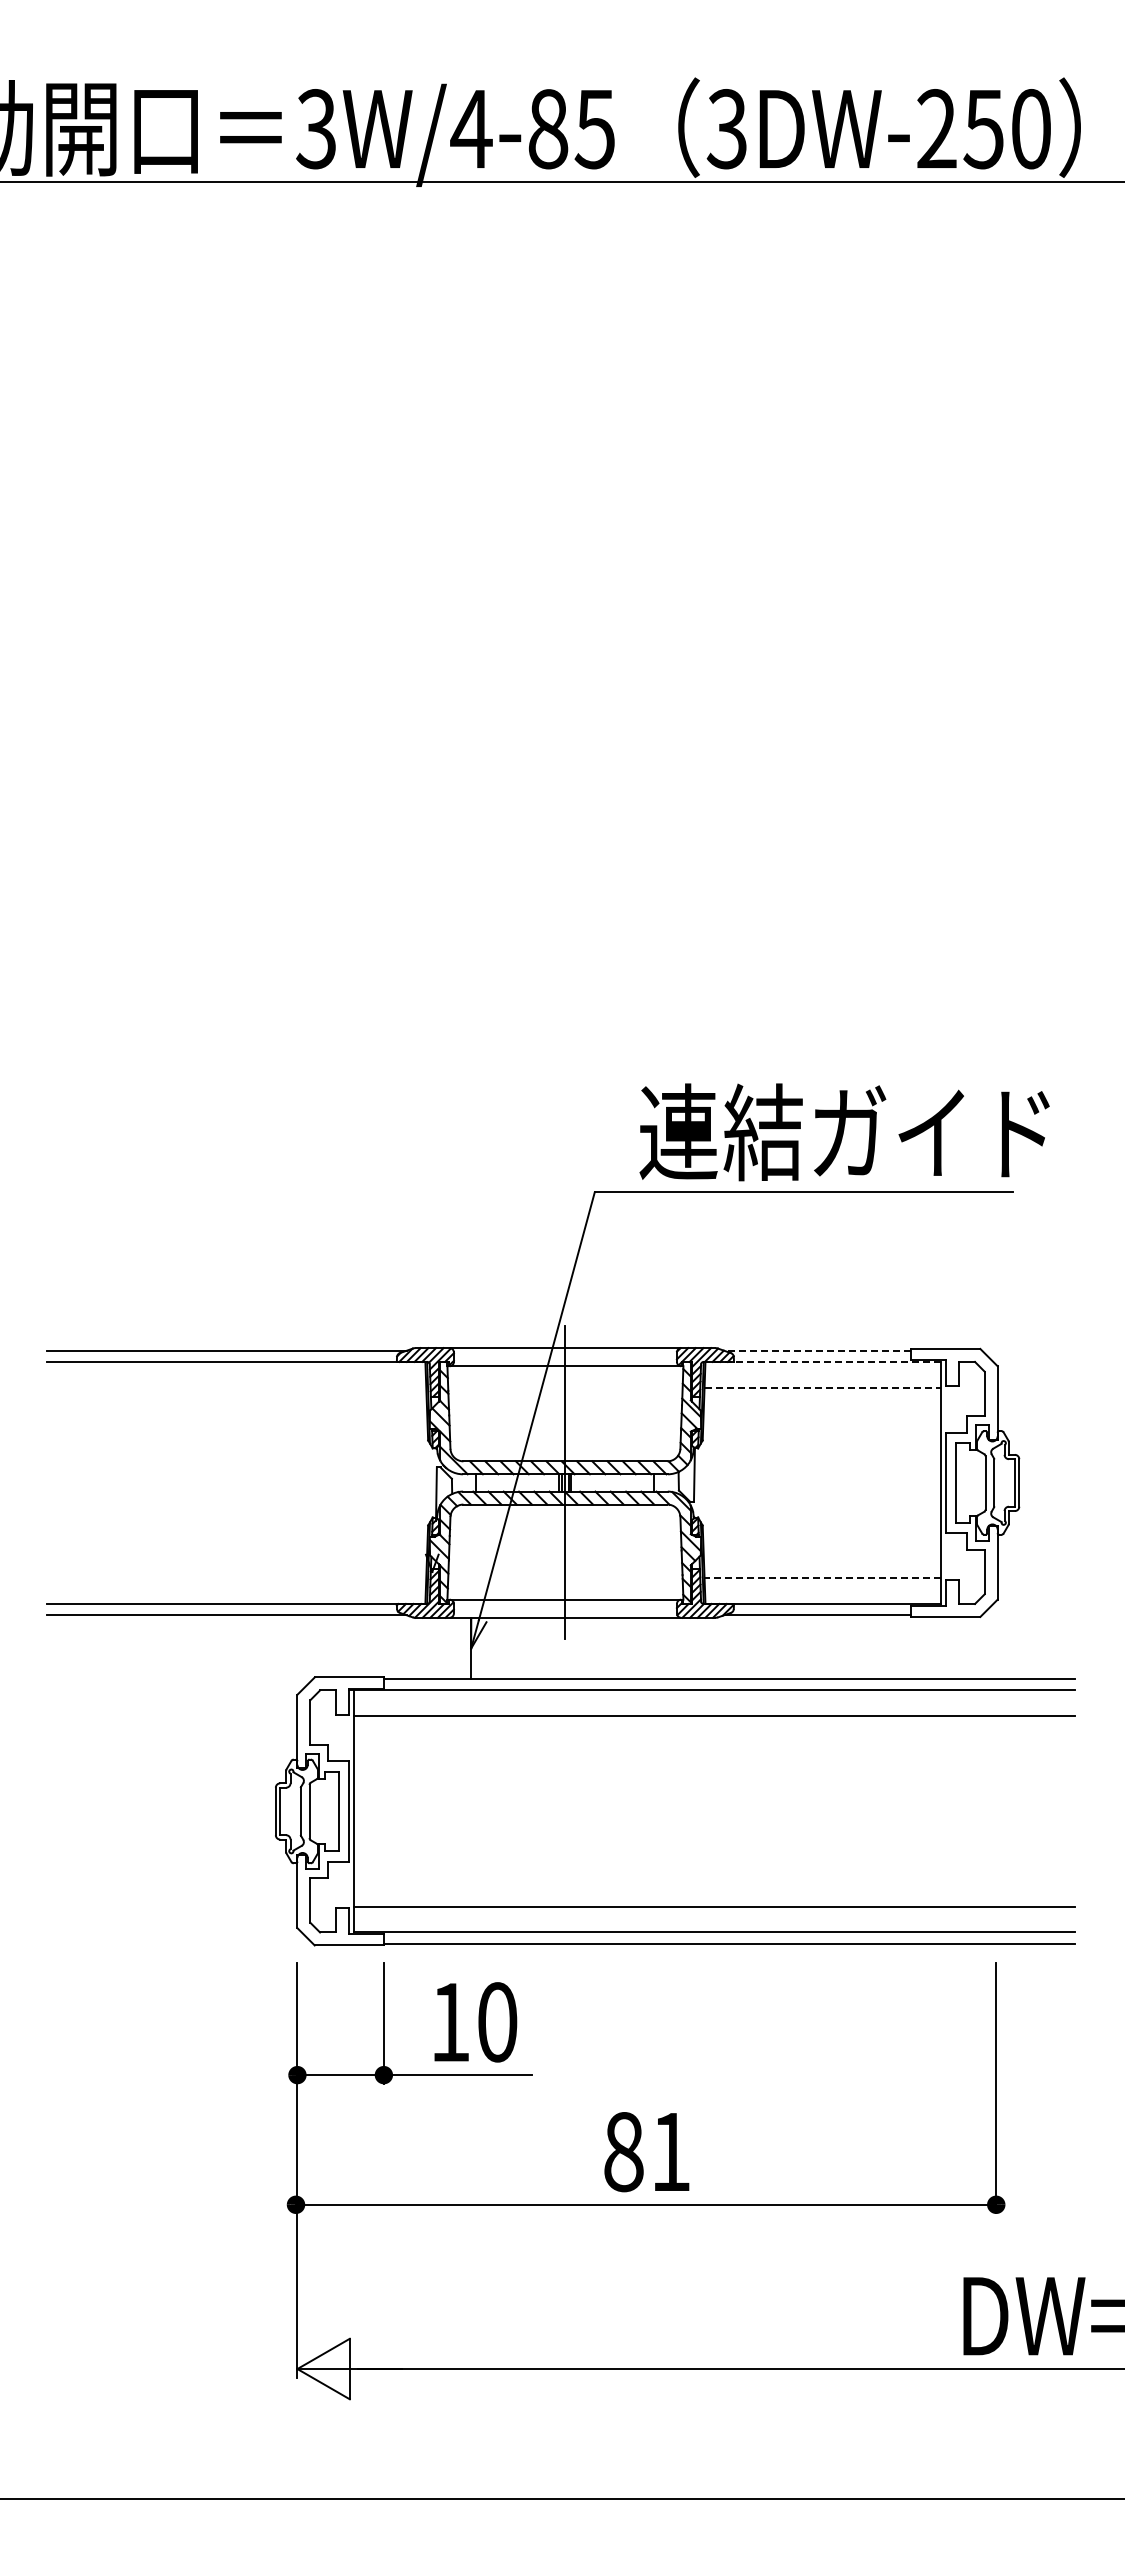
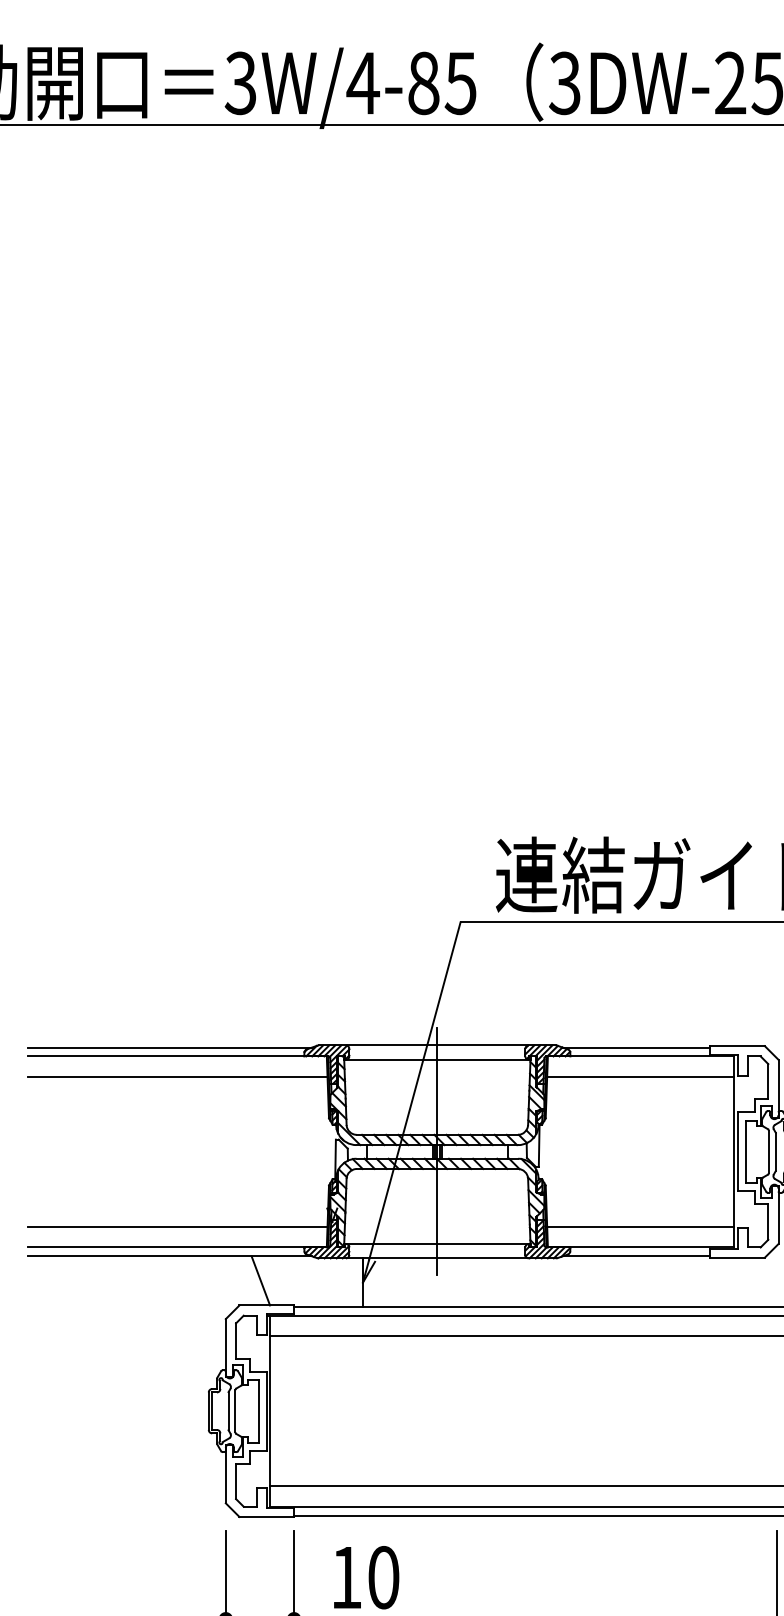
line: (817, 1350) -> (636, 1047), dashed -> solid
line: (822, 1361) -> (640, 1056), dashed -> solid
line: (236, 1387) -> (177, 1076), added
line: (823, 1387) -> (641, 1076), dashed -> solid
line: (236, 1578) -> (177, 1227), added
line: (822, 1578) -> (640, 1227), dashed -> solid
line: (341, 1646) -> (260, 1281), added

